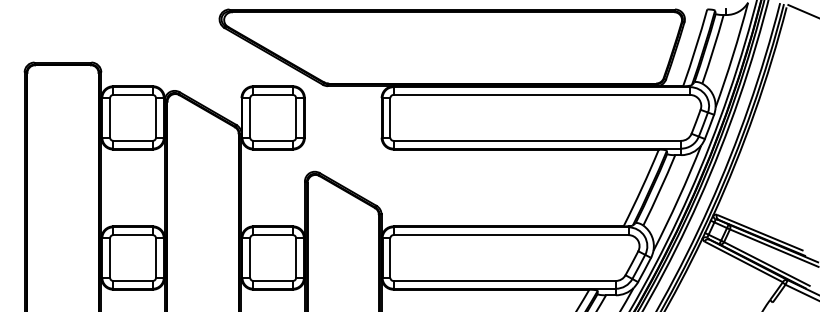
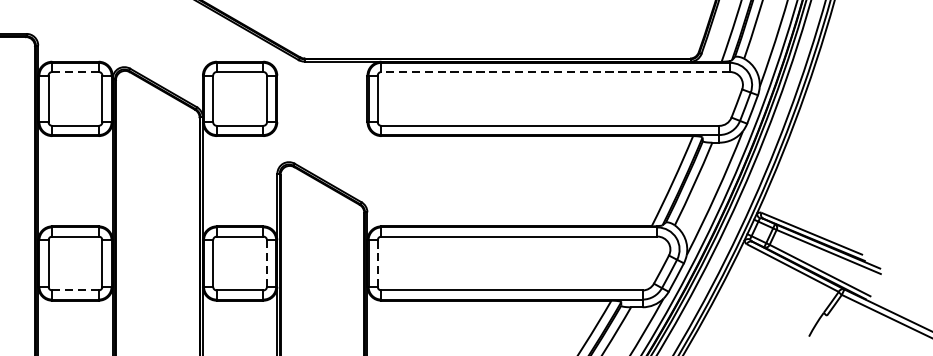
line: (133, 94) -> (76, 71), solid -> dashed
line: (541, 94) -> (555, 71), solid -> dashed
line: (296, 258) -> (267, 264), solid -> dashed
line: (390, 258) -> (377, 264), solid -> dashed
line: (133, 280) -> (76, 289), solid -> dashed

